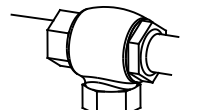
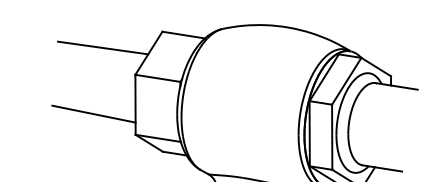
line: (27, 48) -> (92, 114), added

